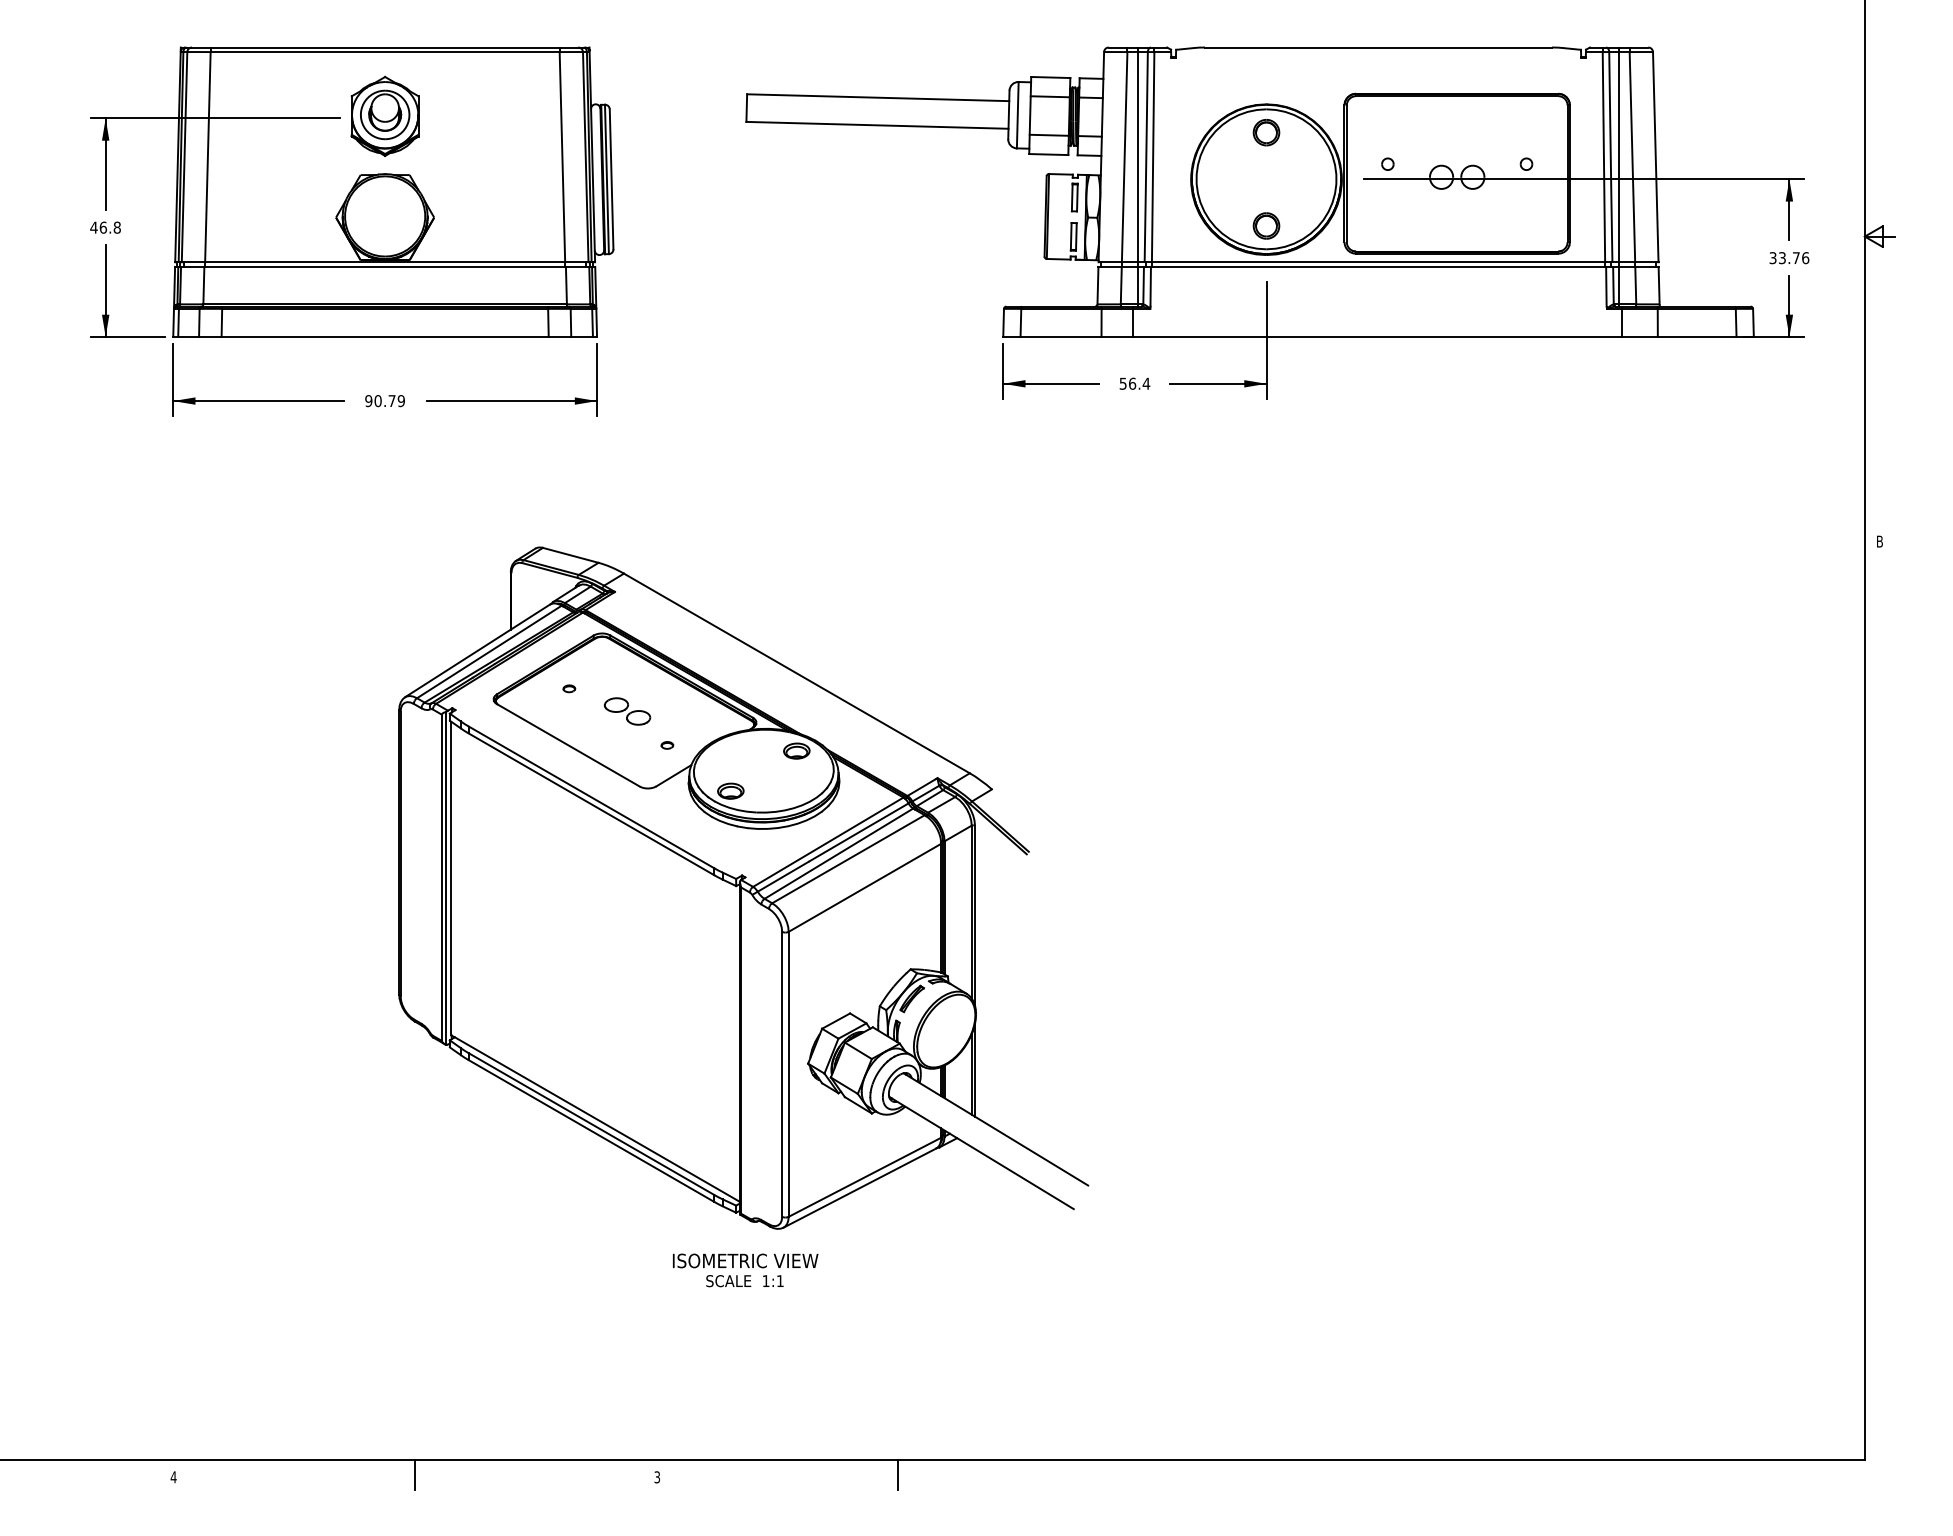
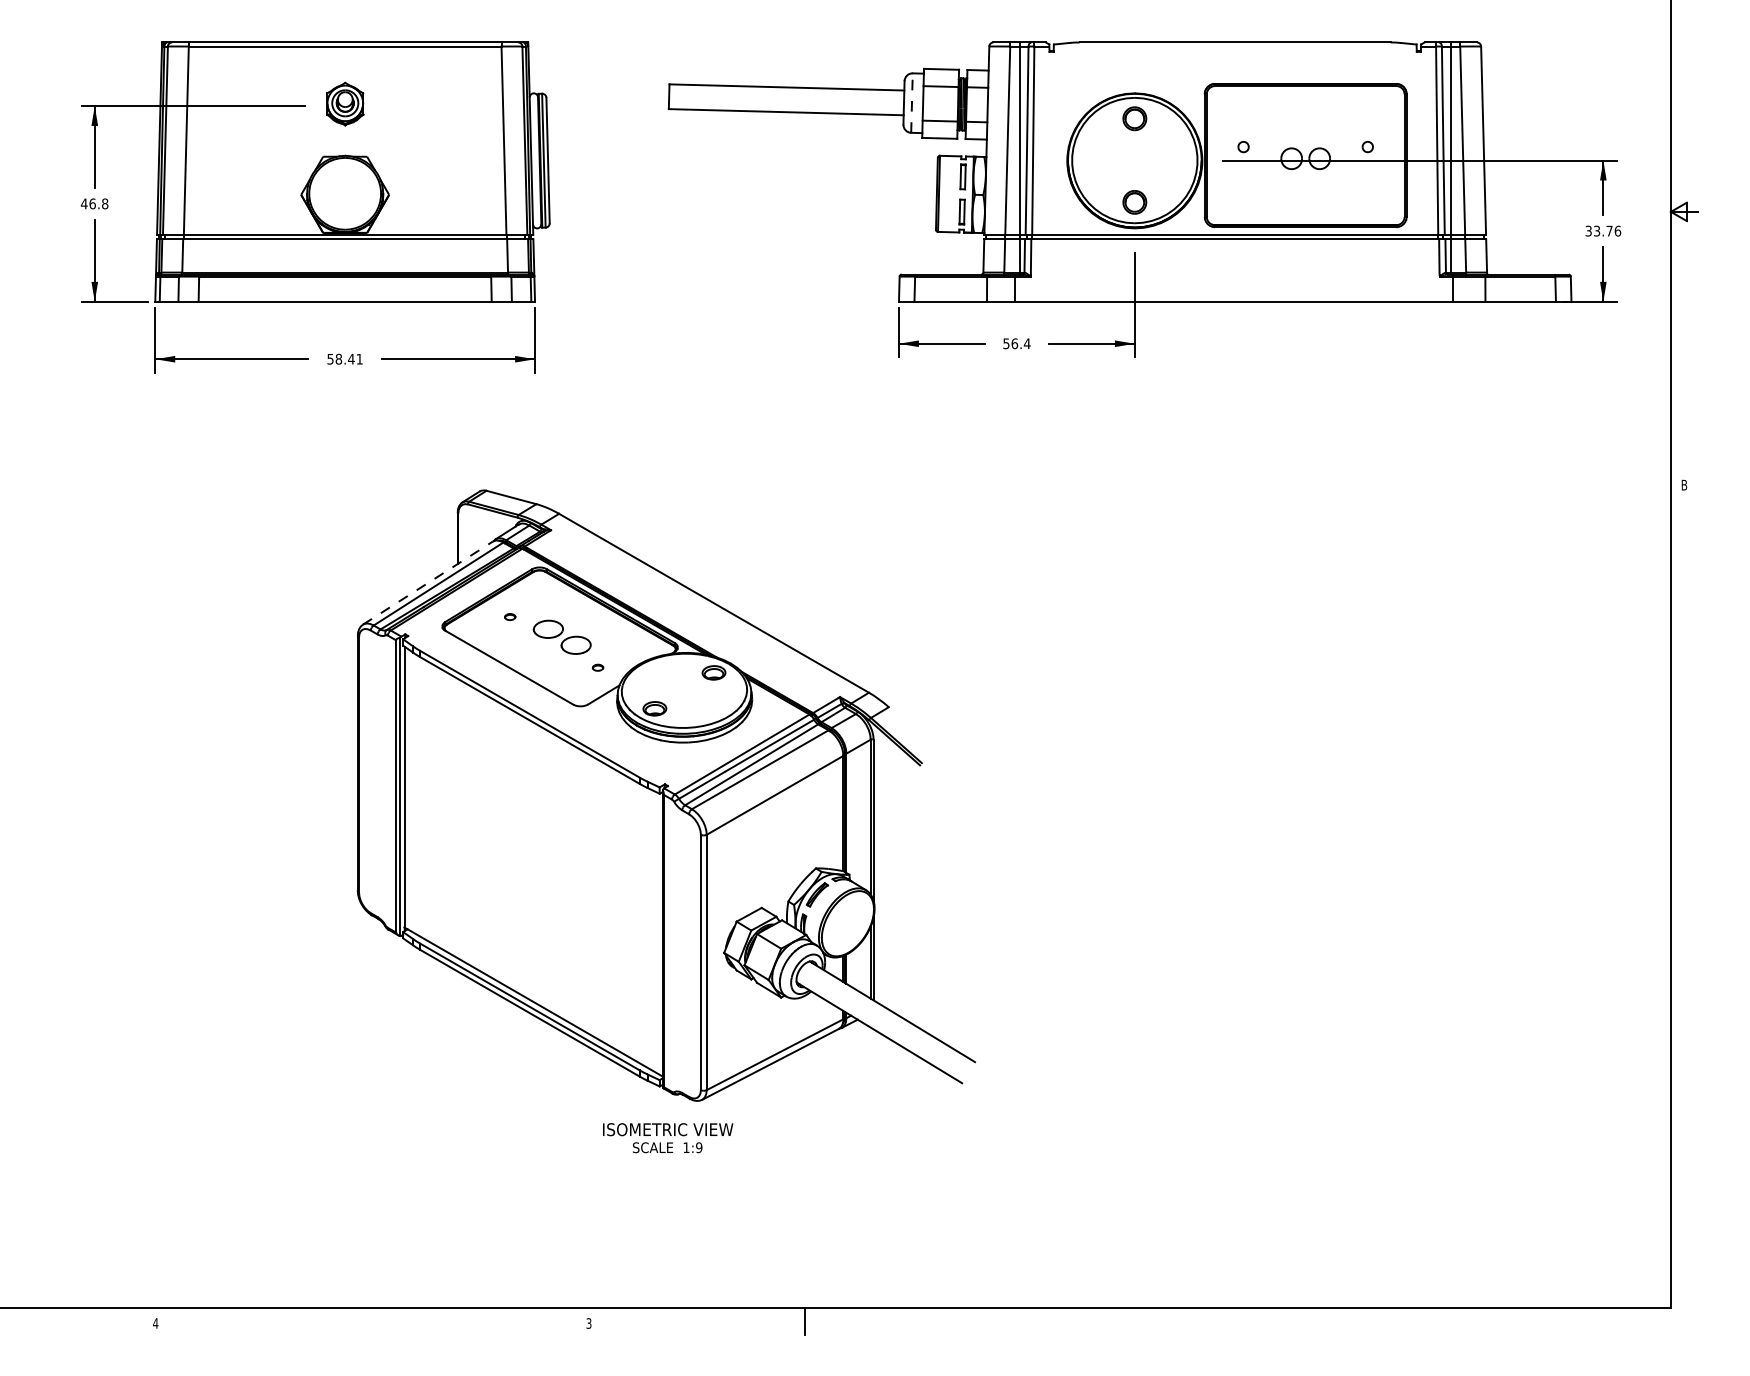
part: (385, 115) -> (345, 103), size x0.6
line: (1017, 115) -> (911, 103), solid -> dashed
text: (384, 400) -> (344, 358), 90.79 -> 58.41
line: (477, 651) -> (427, 583), solid -> dashed
part: (627, 711) -> (562, 637), size x1.4
text: (780, 1280) -> (699, 1147), 1:1 -> 1:9
line: (414, 1475) -> (371, 1321), removed

